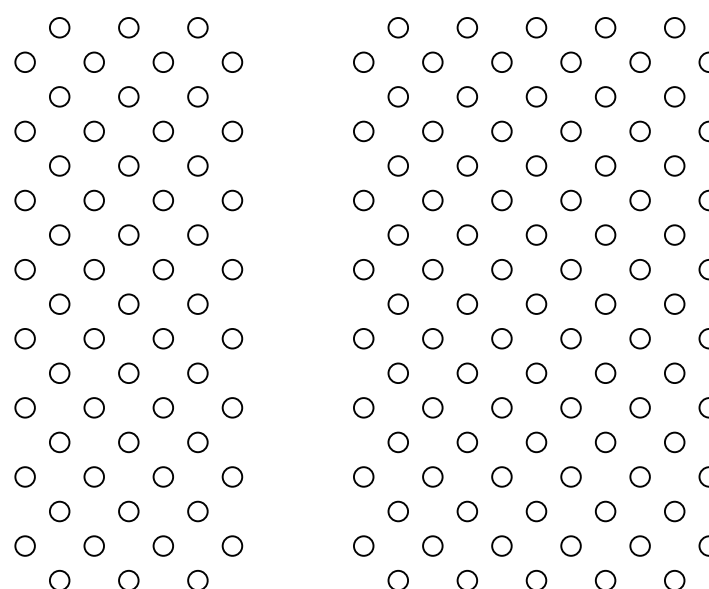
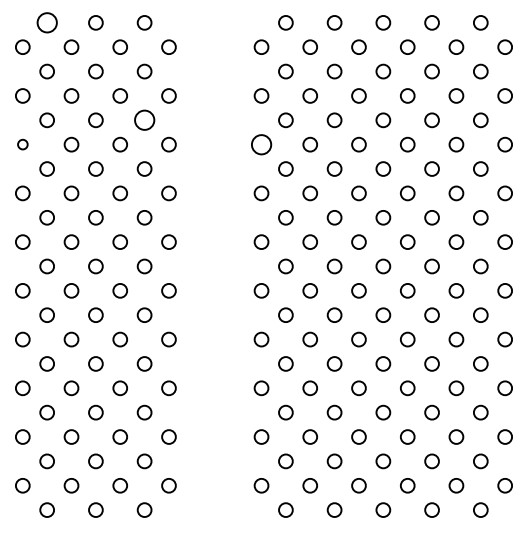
circle: (58, 27) -> (46, 22), size x1.4
circle: (197, 166) -> (144, 120), size x1.4
circle: (24, 200) -> (22, 144), size x0.7
circle: (363, 200) -> (261, 144), size x1.4

